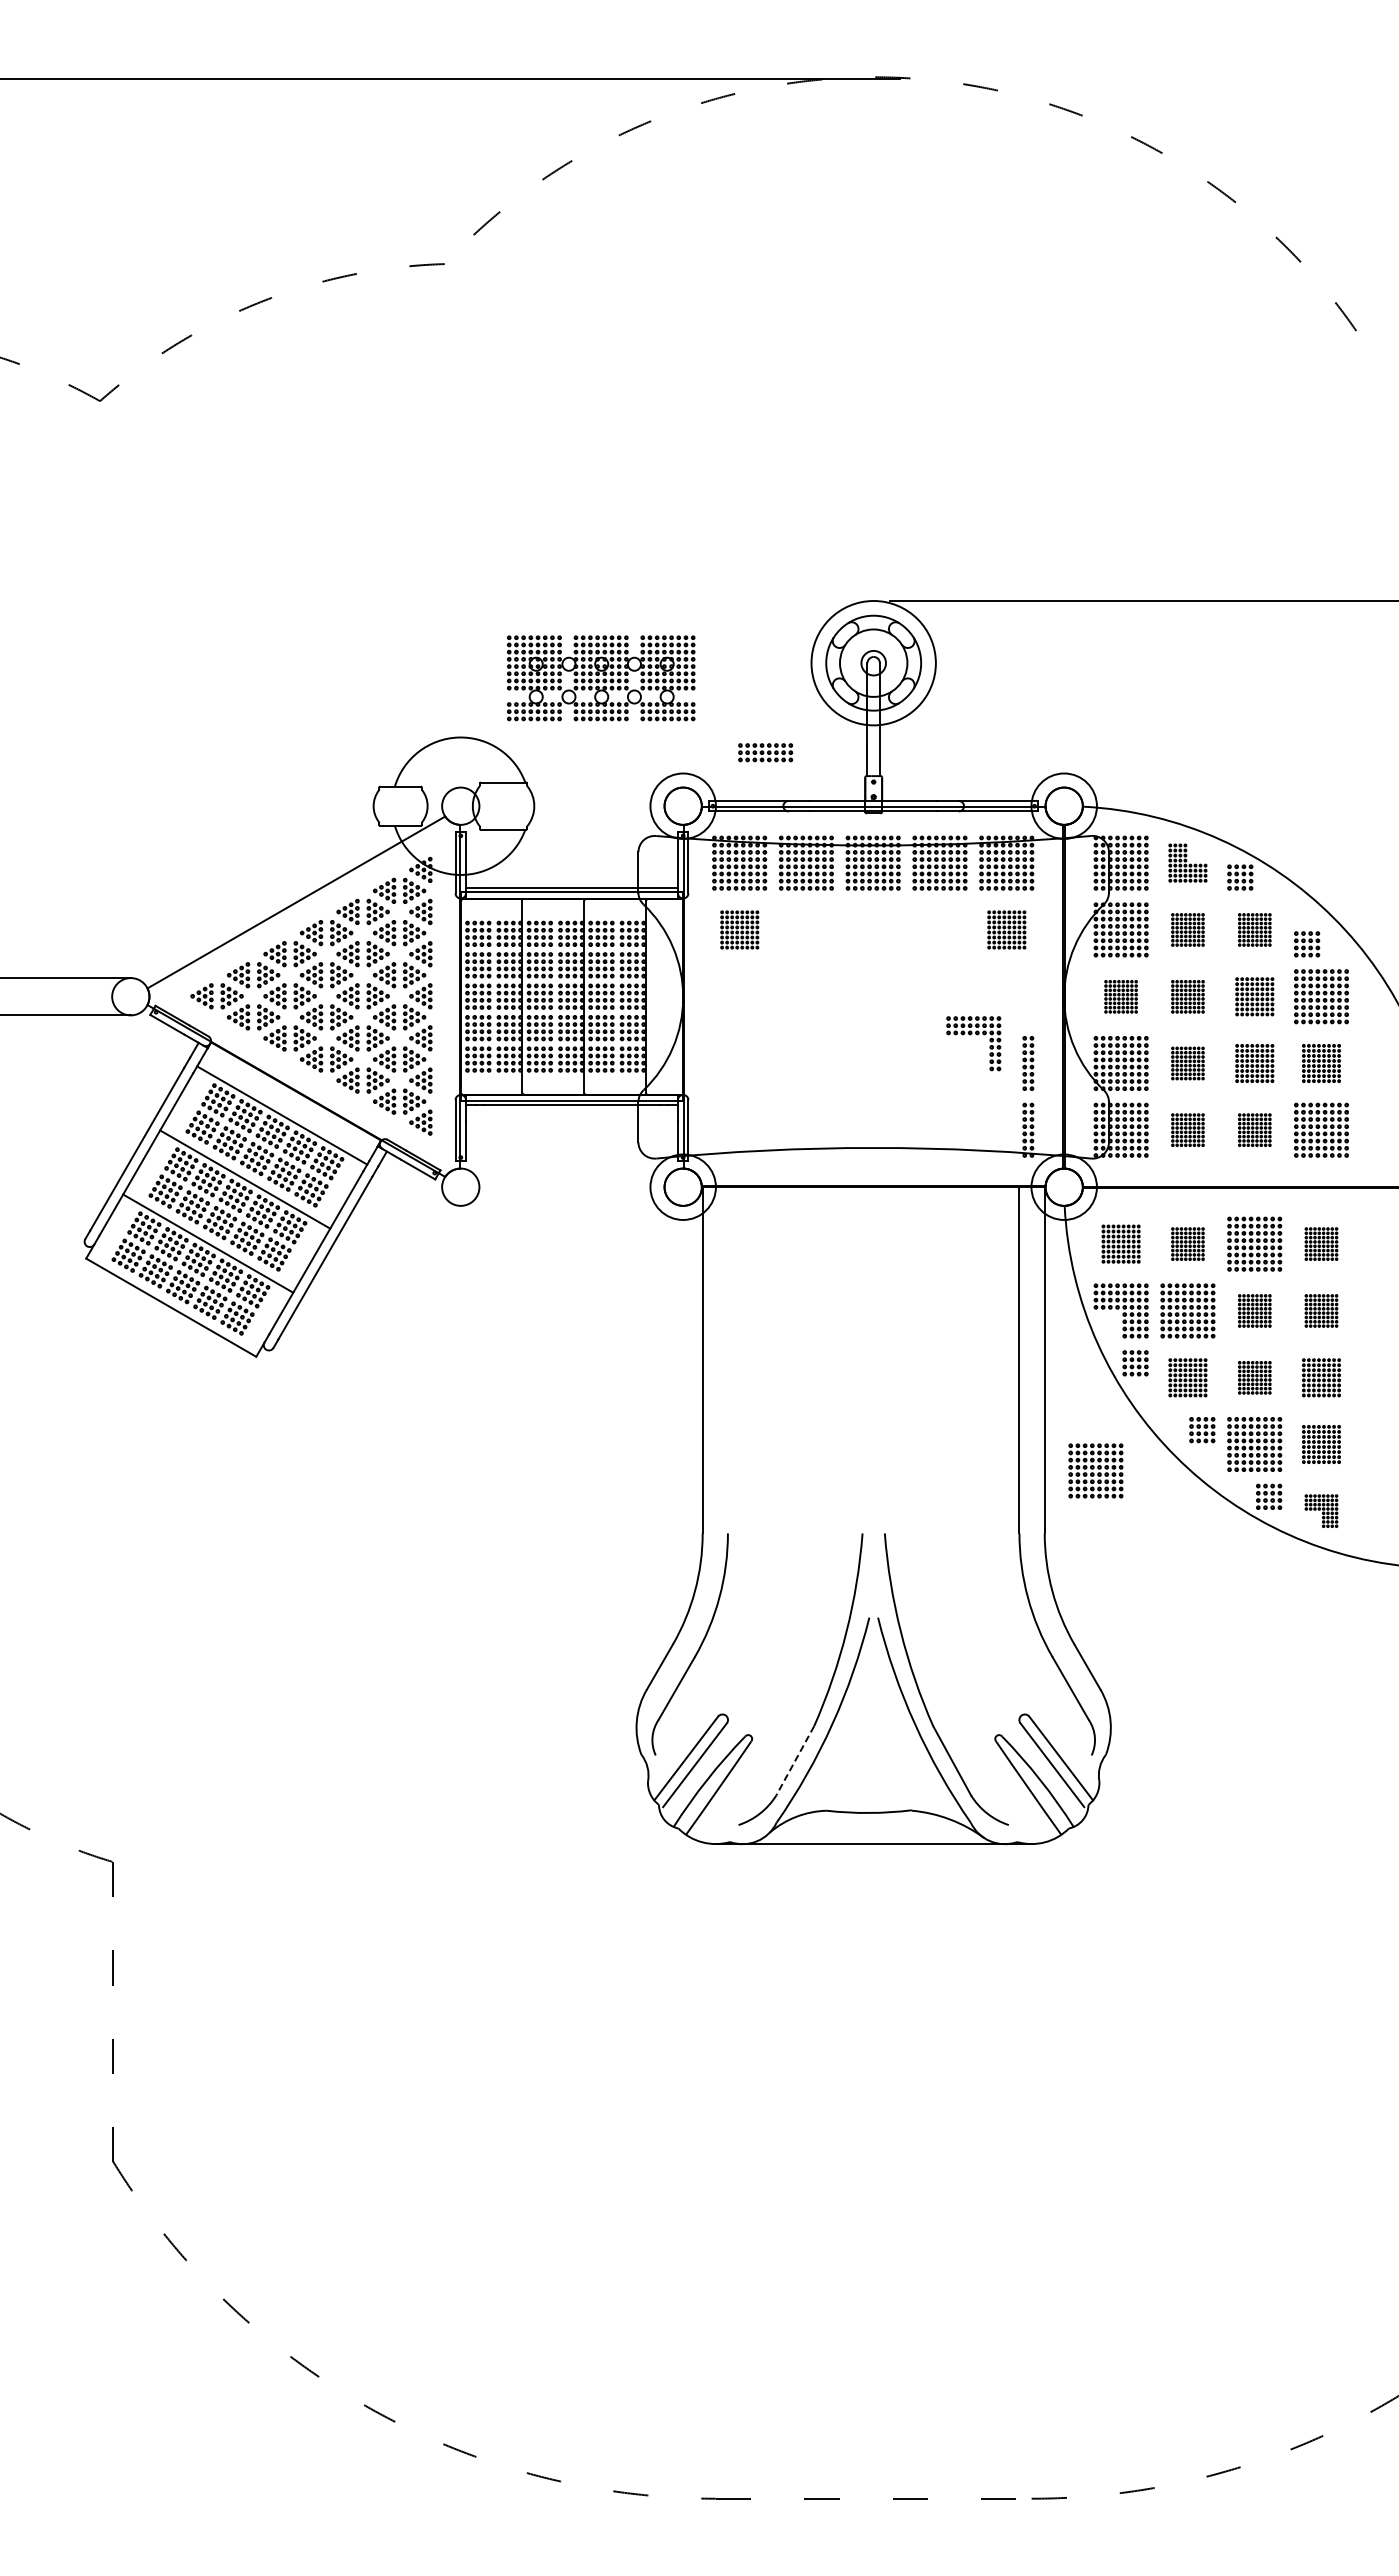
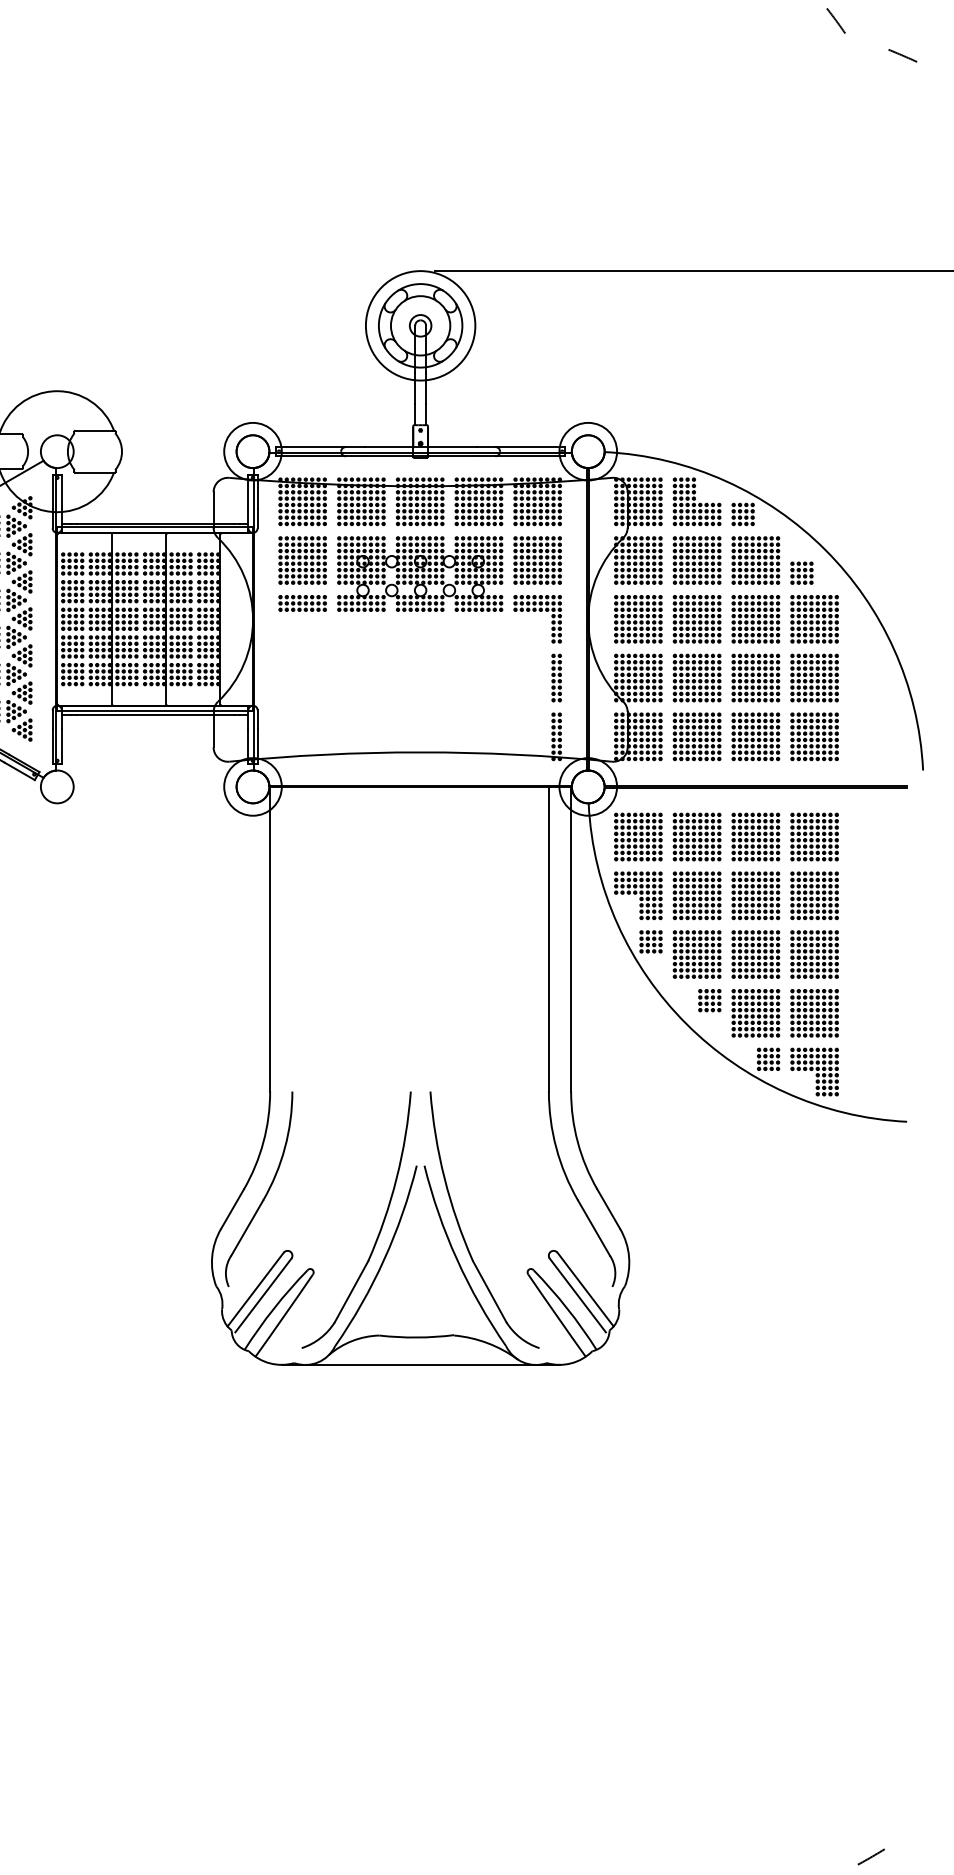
part: (601, 678) -> (420, 574), moved
part: (765, 752) -> (302, 603), moved
part: (1187, 862) -> (696, 501), size x1.43
part: (739, 929) -> (302, 560), size x1.43
part: (1006, 929) -> (537, 560), size x1.43
part: (1187, 929) -> (696, 560), size x1.67
part: (1254, 929) -> (755, 560), size x1.67
part: (1120, 996) -> (637, 619), size x1.67
part: (1187, 996) -> (696, 619), size x1.67
part: (1254, 996) -> (755, 619), size x1.43
part: (970, 1035) -> (534, 612), moved
part: (1187, 1063) -> (696, 678), size x1.67
part: (1254, 1063) -> (755, 678), size x1.43
part: (1321, 1063) -> (814, 678), size x1.43
part: (1187, 1129) -> (696, 736), size x1.67
part: (1254, 1129) -> (755, 736), size x1.67
part: (1120, 1243) -> (637, 836), size x1.43
part: (1187, 1243) -> (696, 836), size x1.67
part: (1321, 1243) -> (814, 836), size x1.67
part: (1254, 1310) -> (755, 895), size x1.67
part: (1321, 1310) -> (814, 895), size x1.67
part: (1187, 1377) -> (696, 954), size x1.43
part: (1254, 1377) -> (755, 954), size x1.67
part: (1321, 1377) -> (814, 954), size x1.43
part: (1321, 1444) -> (814, 1013), size x1.43
part: (1095, 1470) -> (615, 1036), removed
part: (1321, 1510) -> (814, 1071), size x1.67
line: (795, 1760) -> (351, 1291), dashed -> solid

